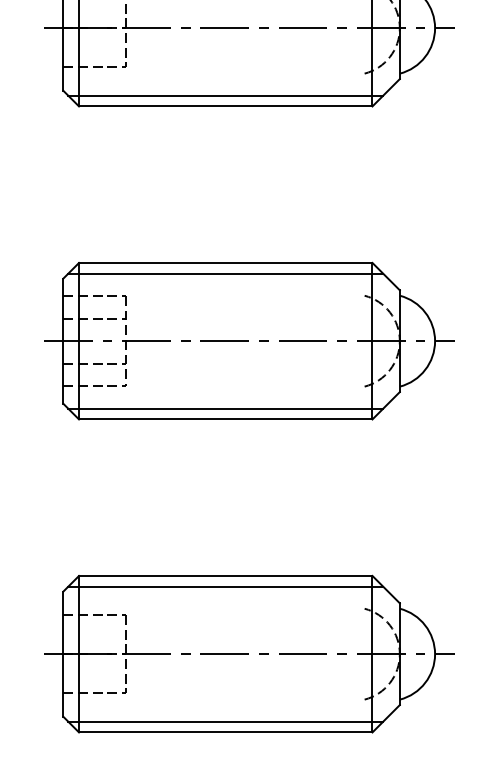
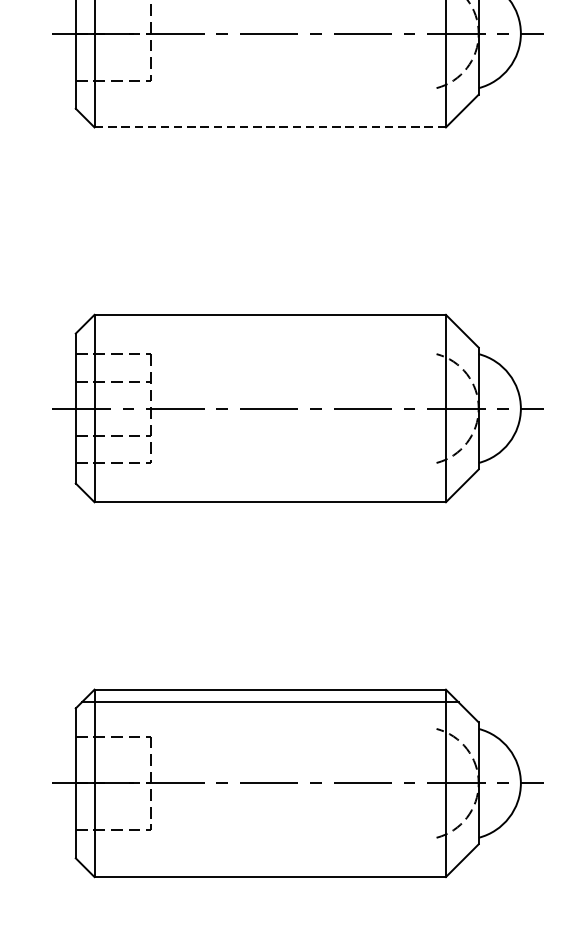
line: (225, 95) -> (269, 114), removed
line: (225, 106) -> (269, 127), solid -> dashed
line: (225, 273) -> (269, 327), removed
line: (225, 408) -> (269, 489), removed
line: (225, 721) -> (269, 863), removed

